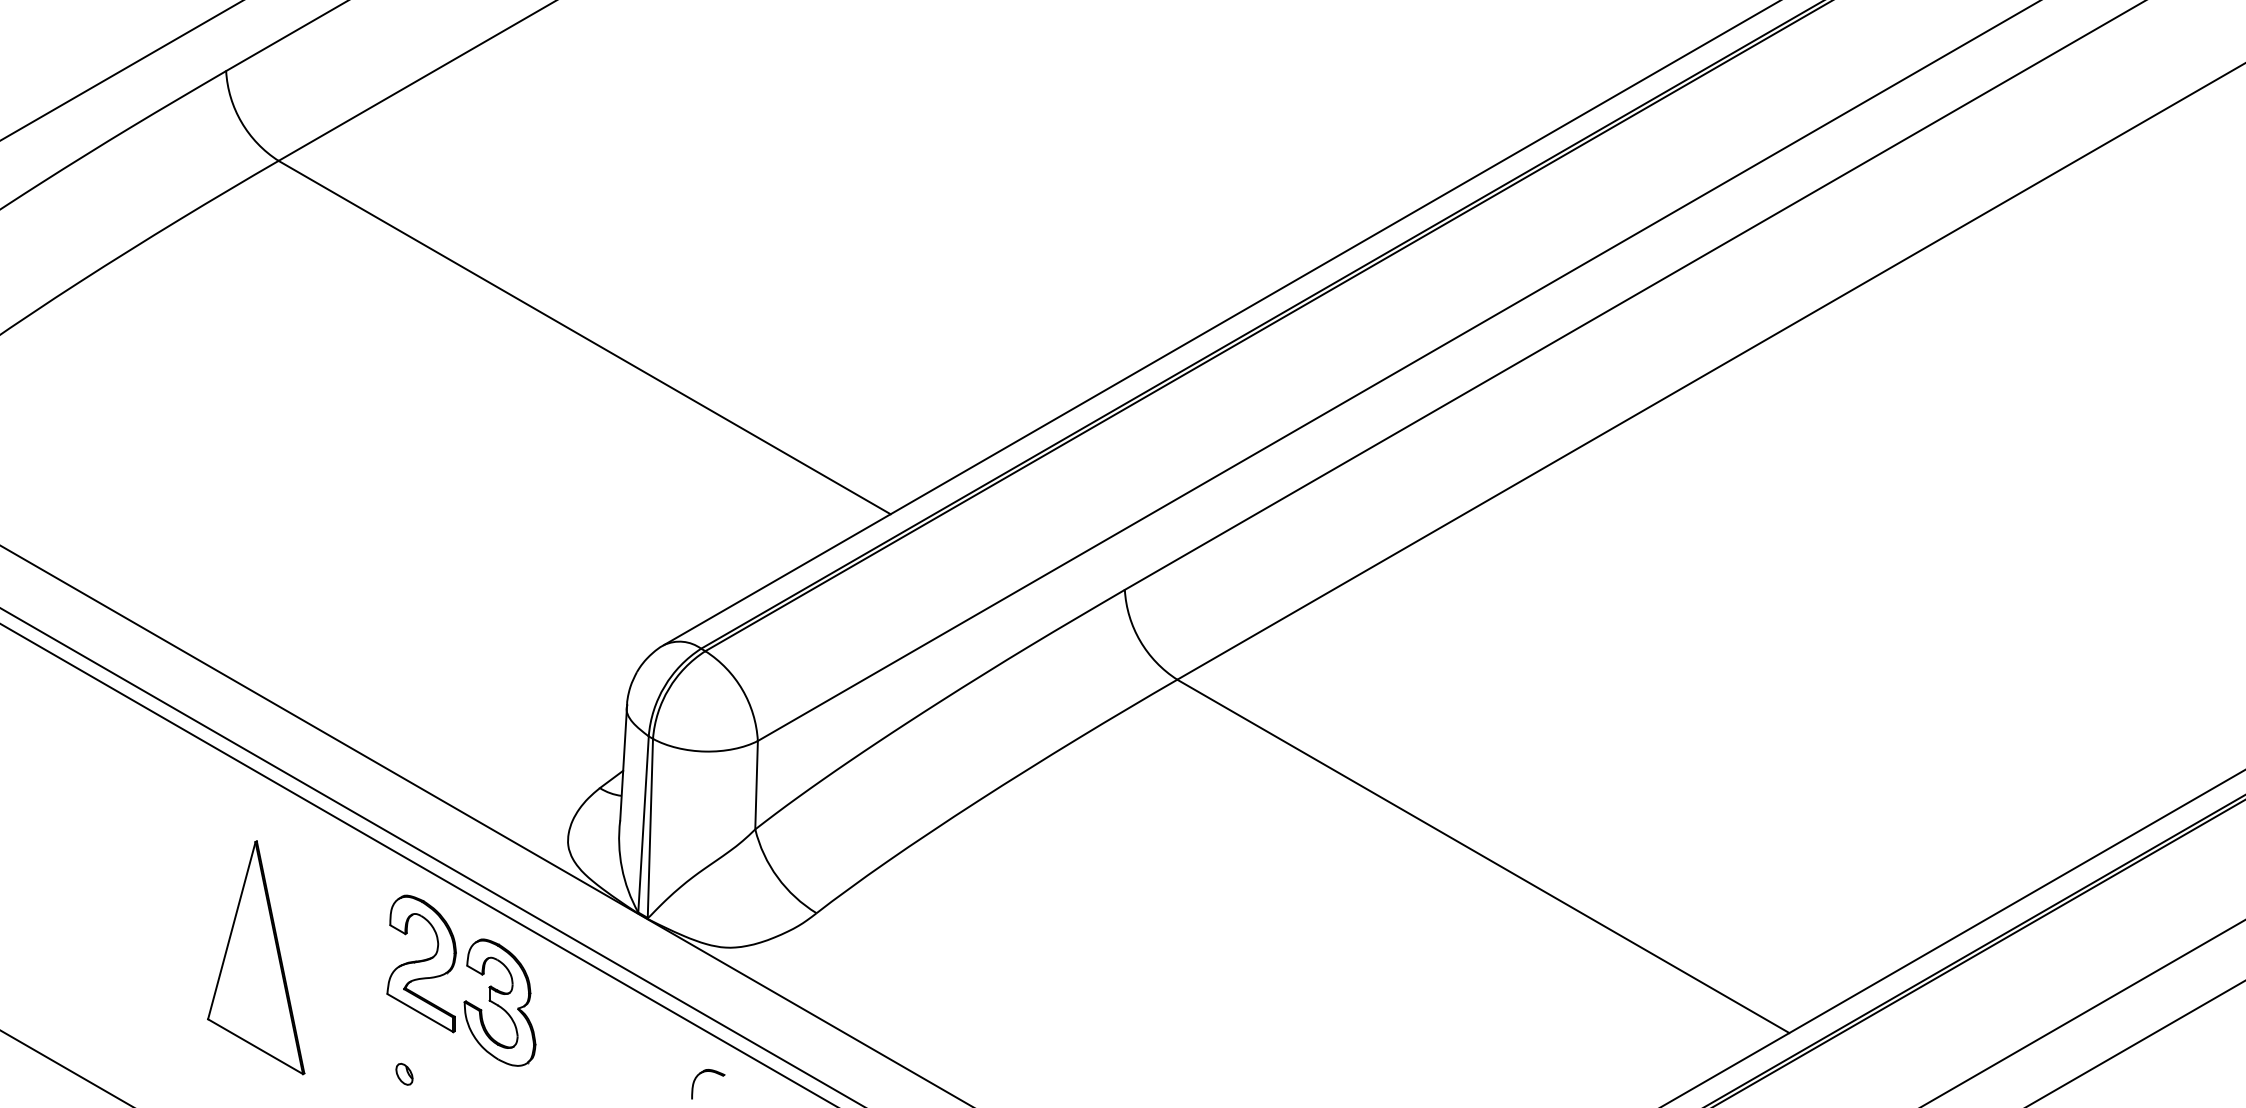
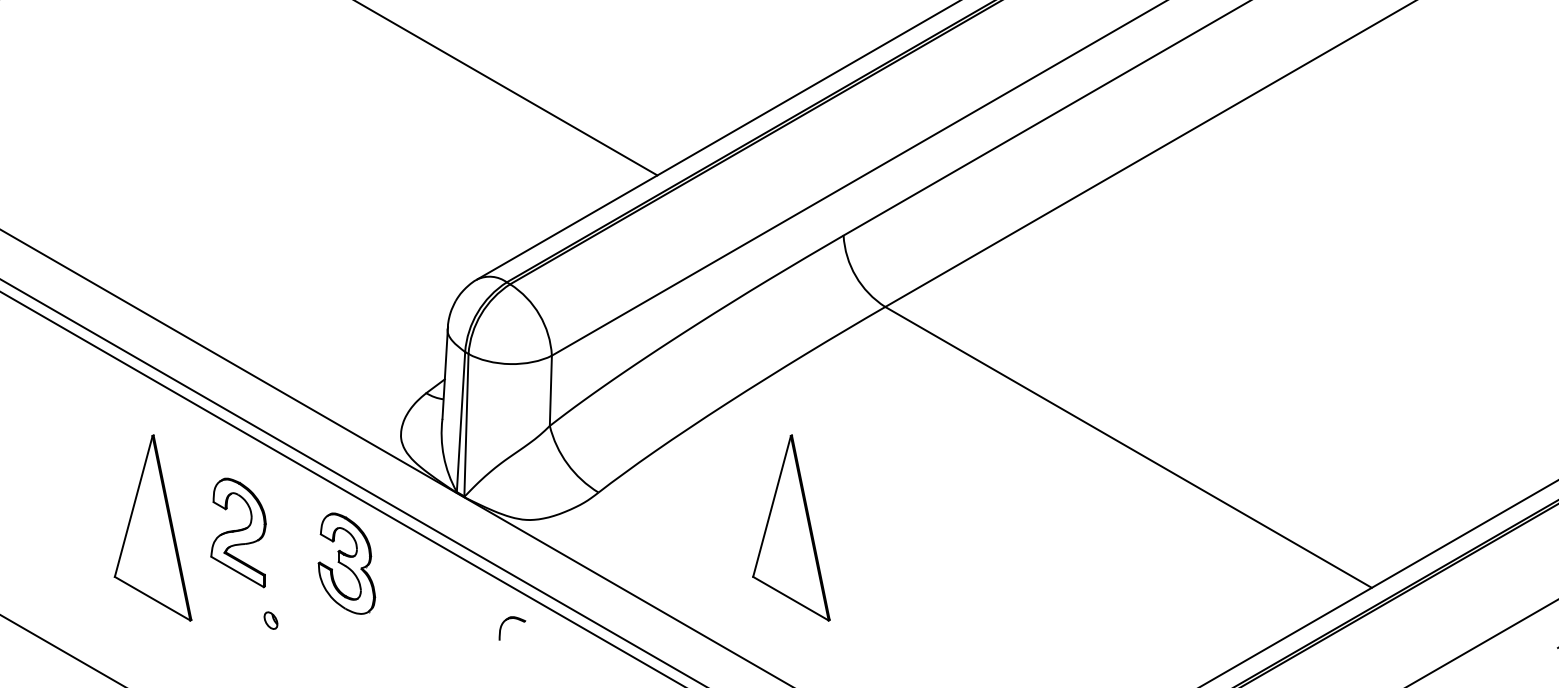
part: (1059, 957) -> (791, 527), added
part: (421, 963) -> (238, 532), moved

